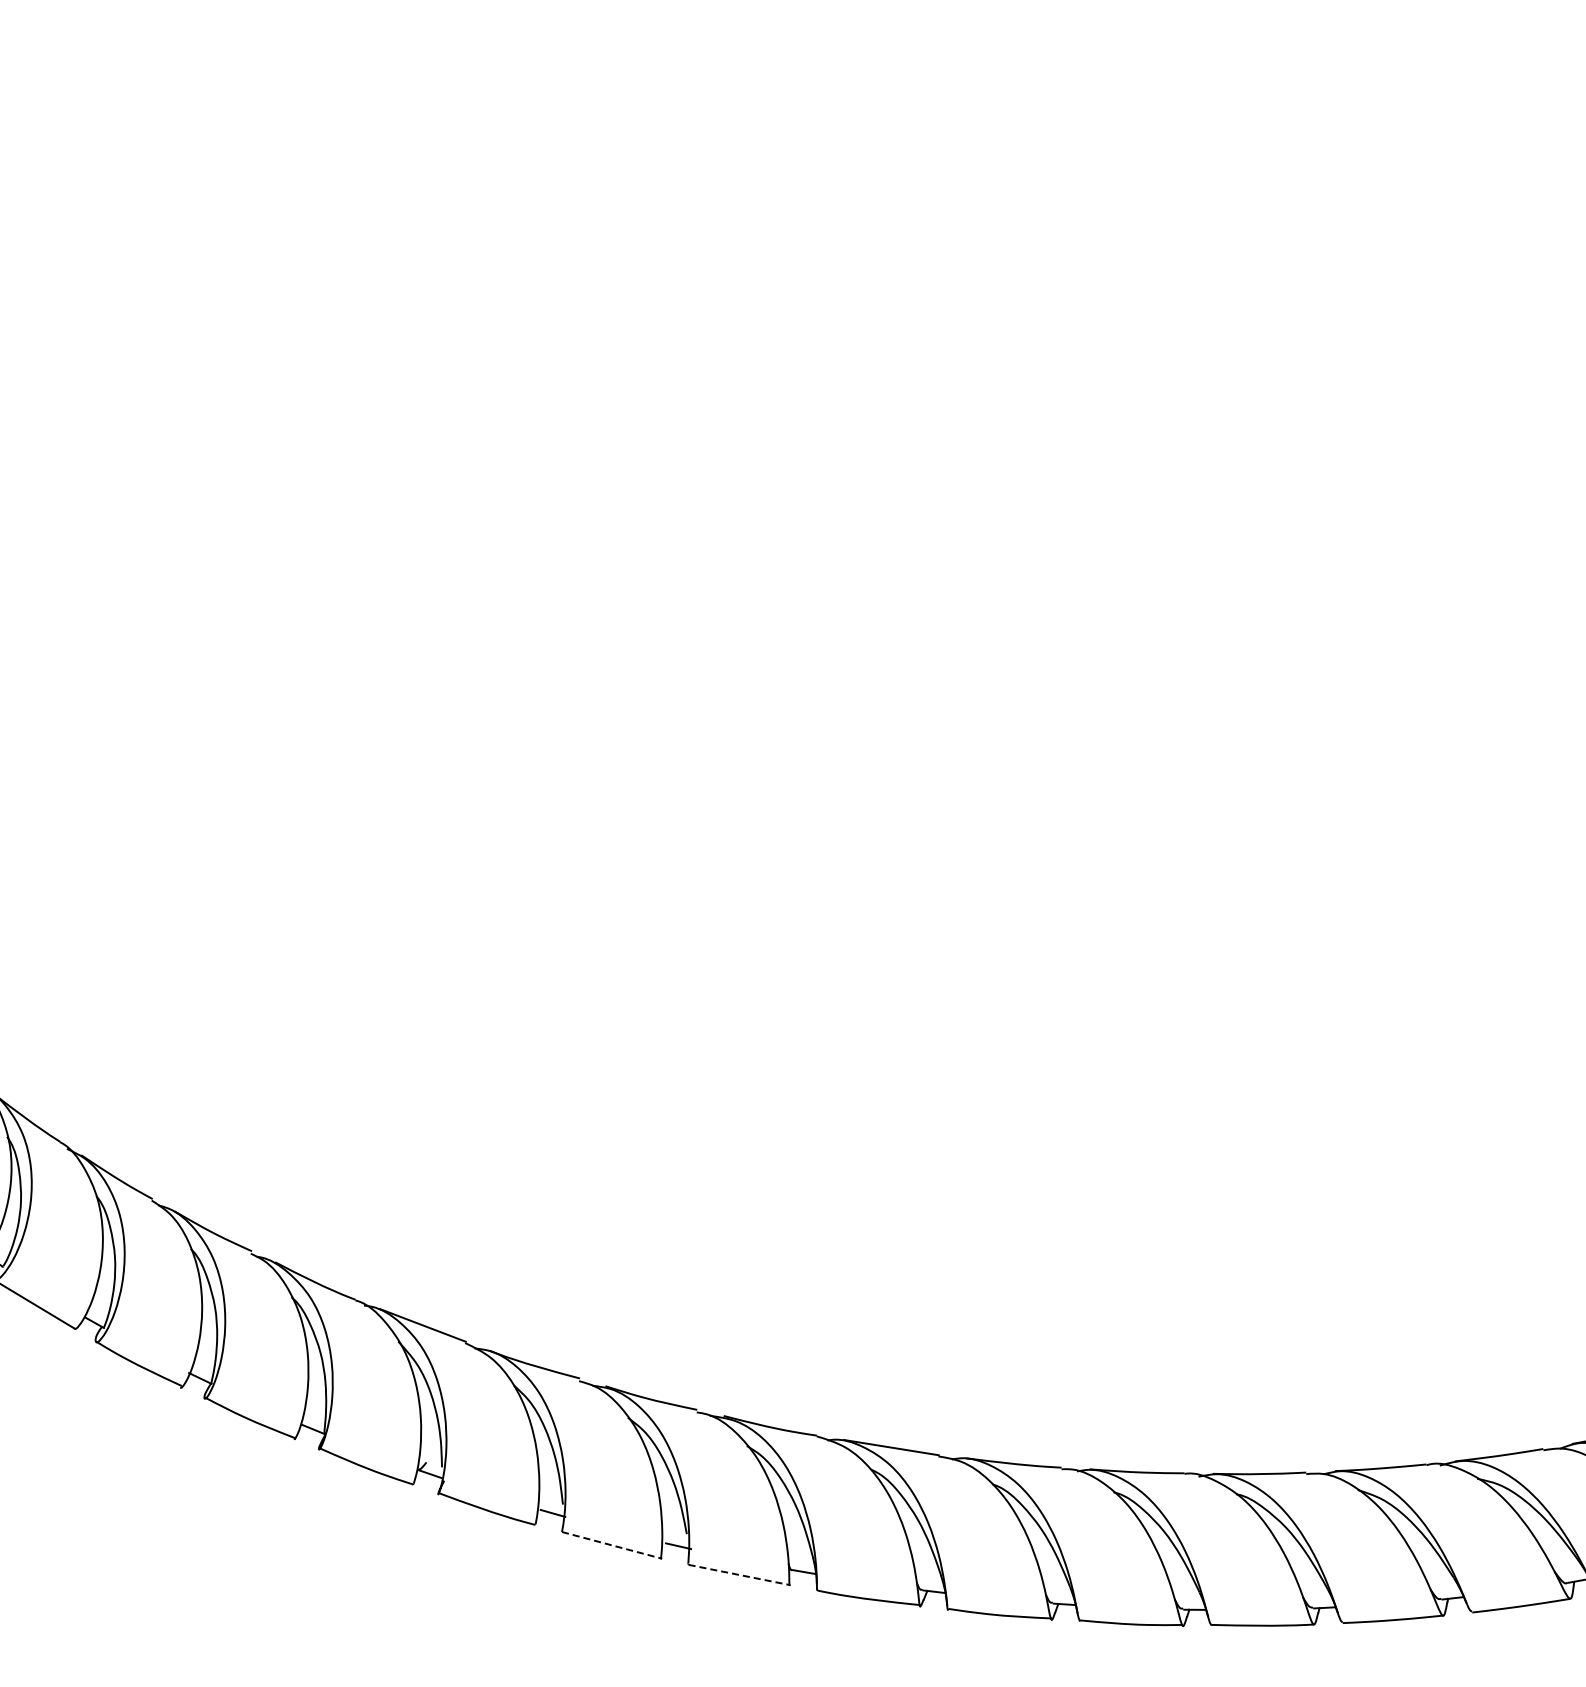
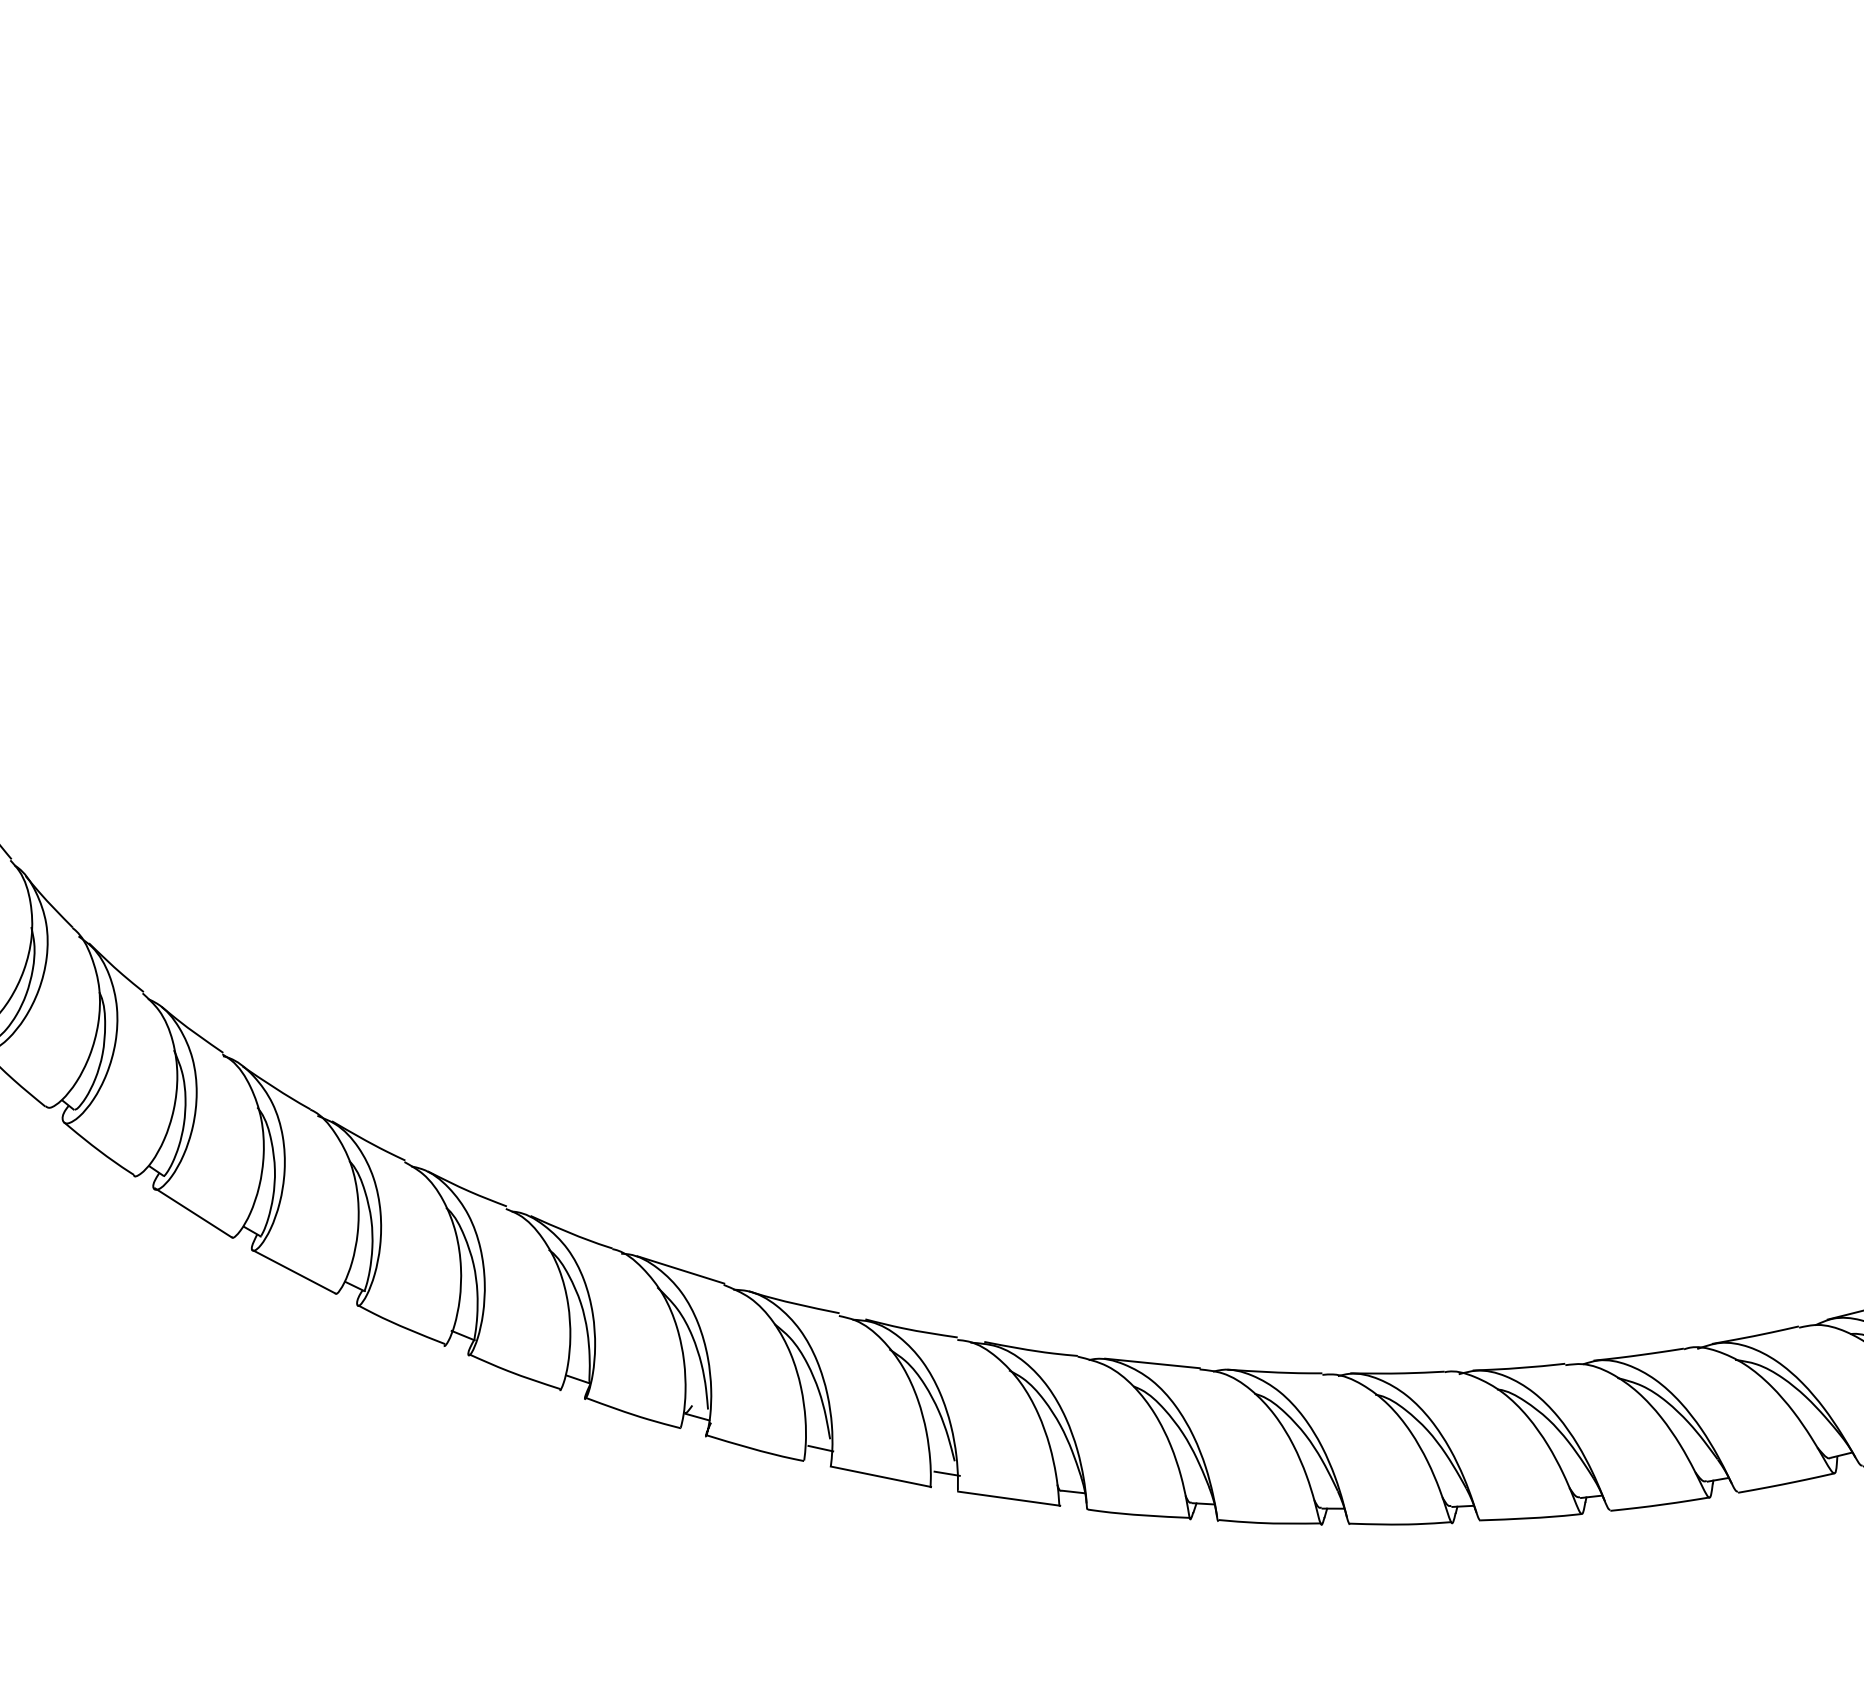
line: (612, 1545) -> (881, 1476), dashed -> solid
line: (739, 1574) -> (1009, 1498), dashed -> solid

